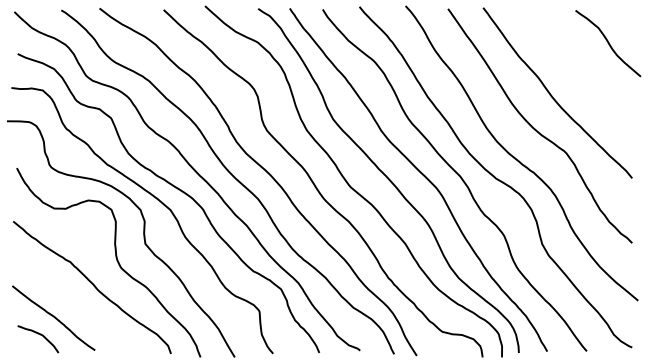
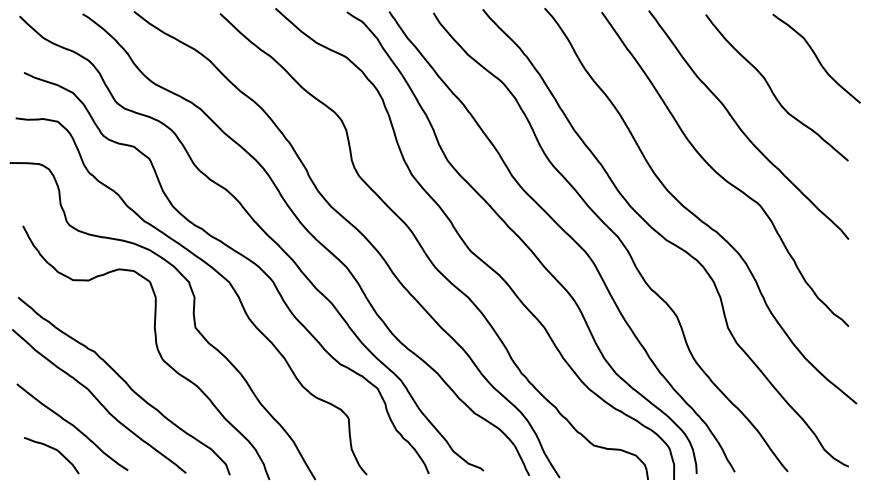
curve: (575, 67) -> (772, 90), added
curve: (73, 298) -> (98, 401), added

